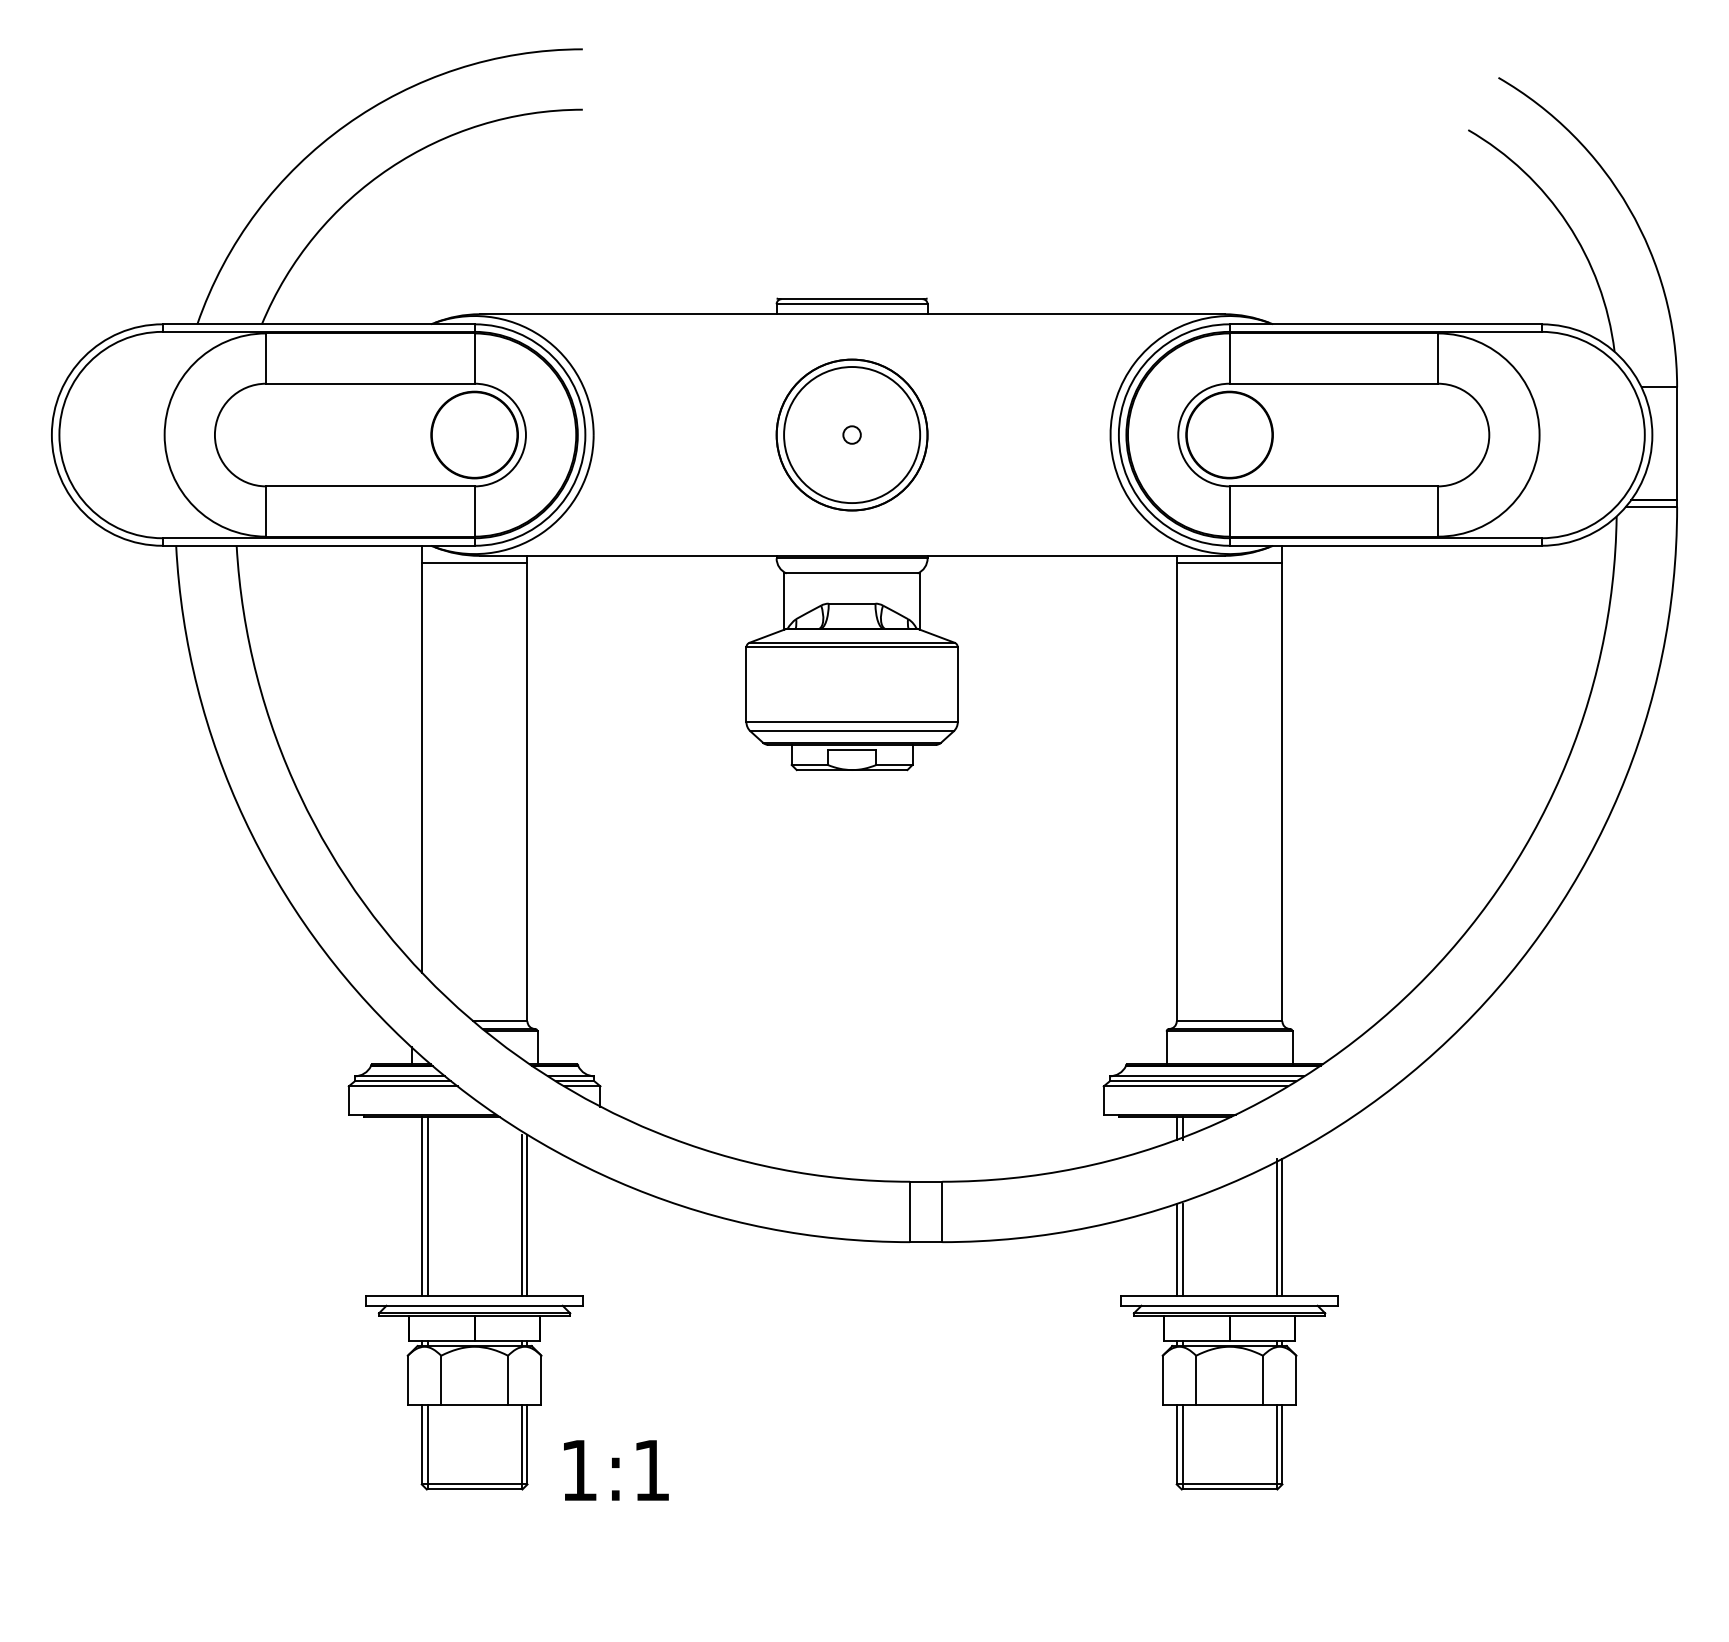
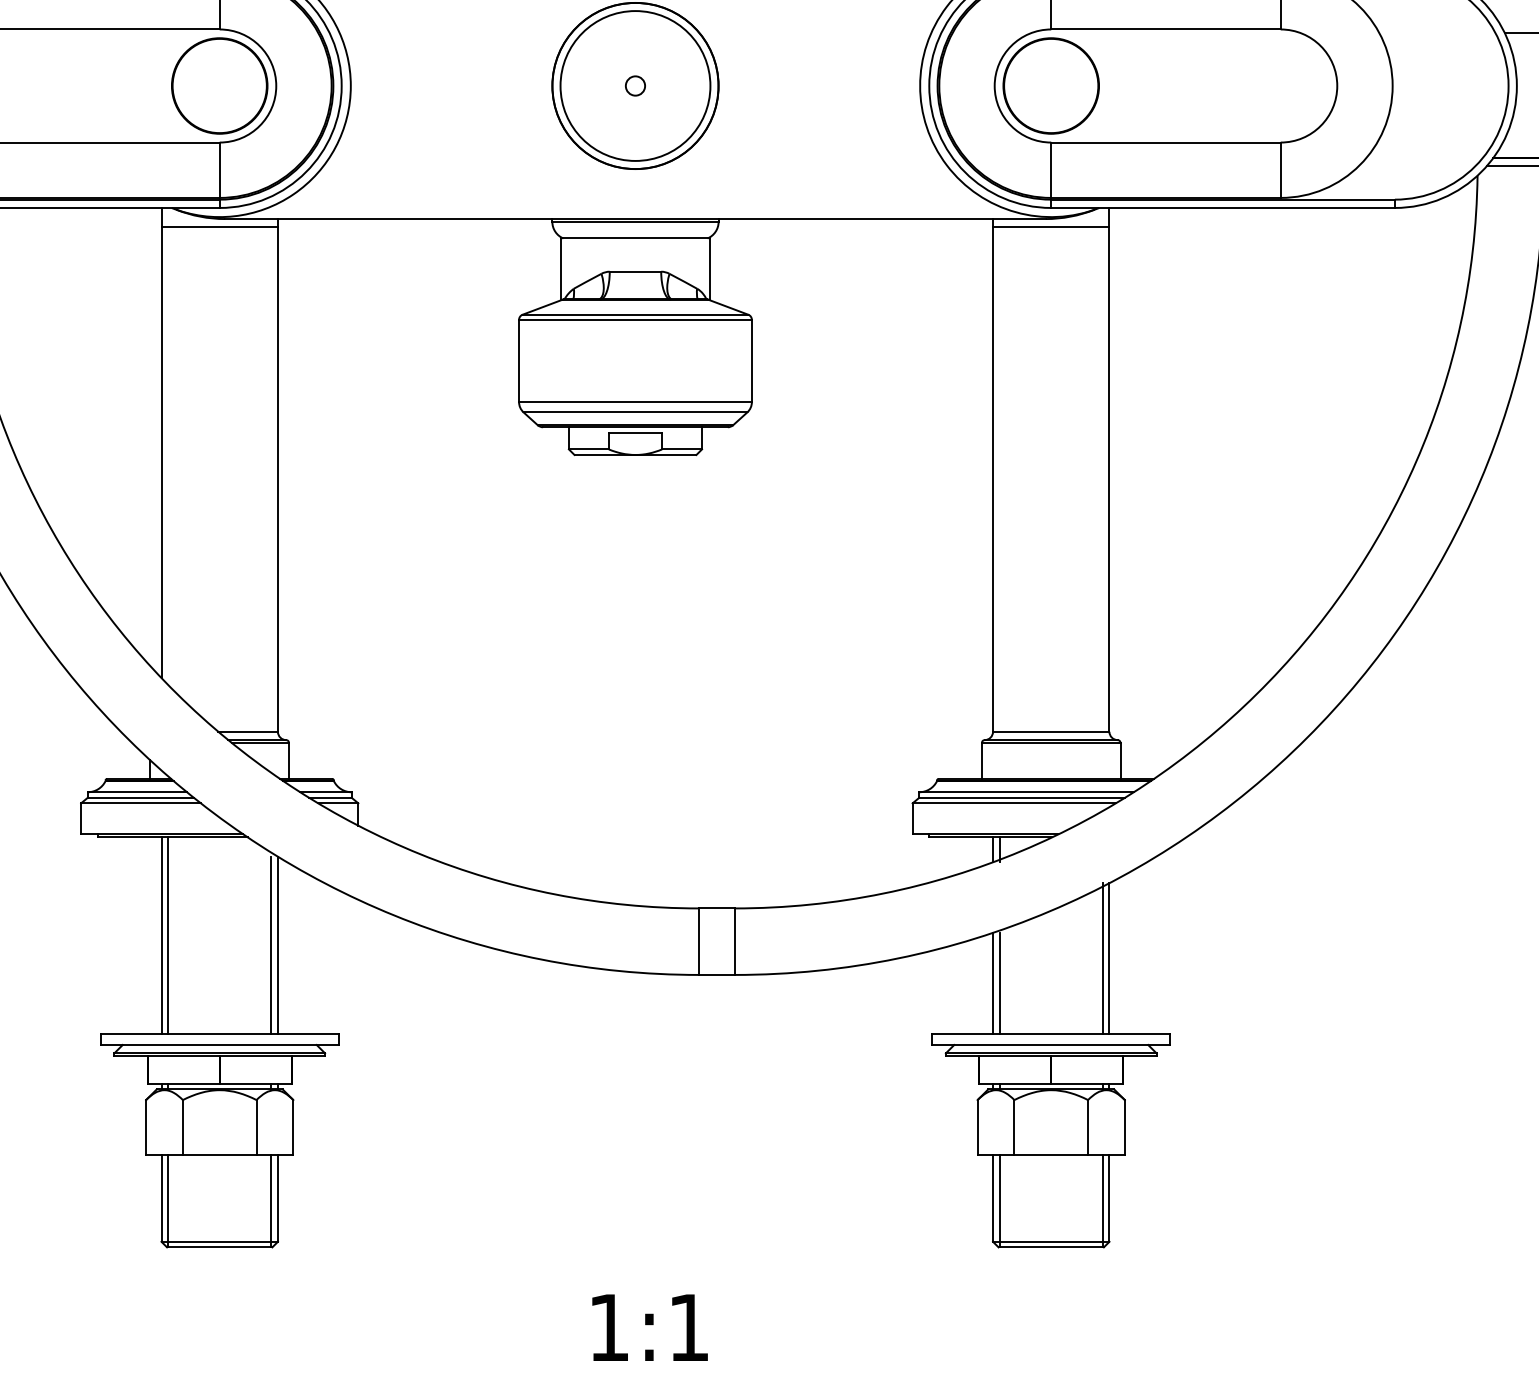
text: (616, 1470) -> (650, 1327), moved

